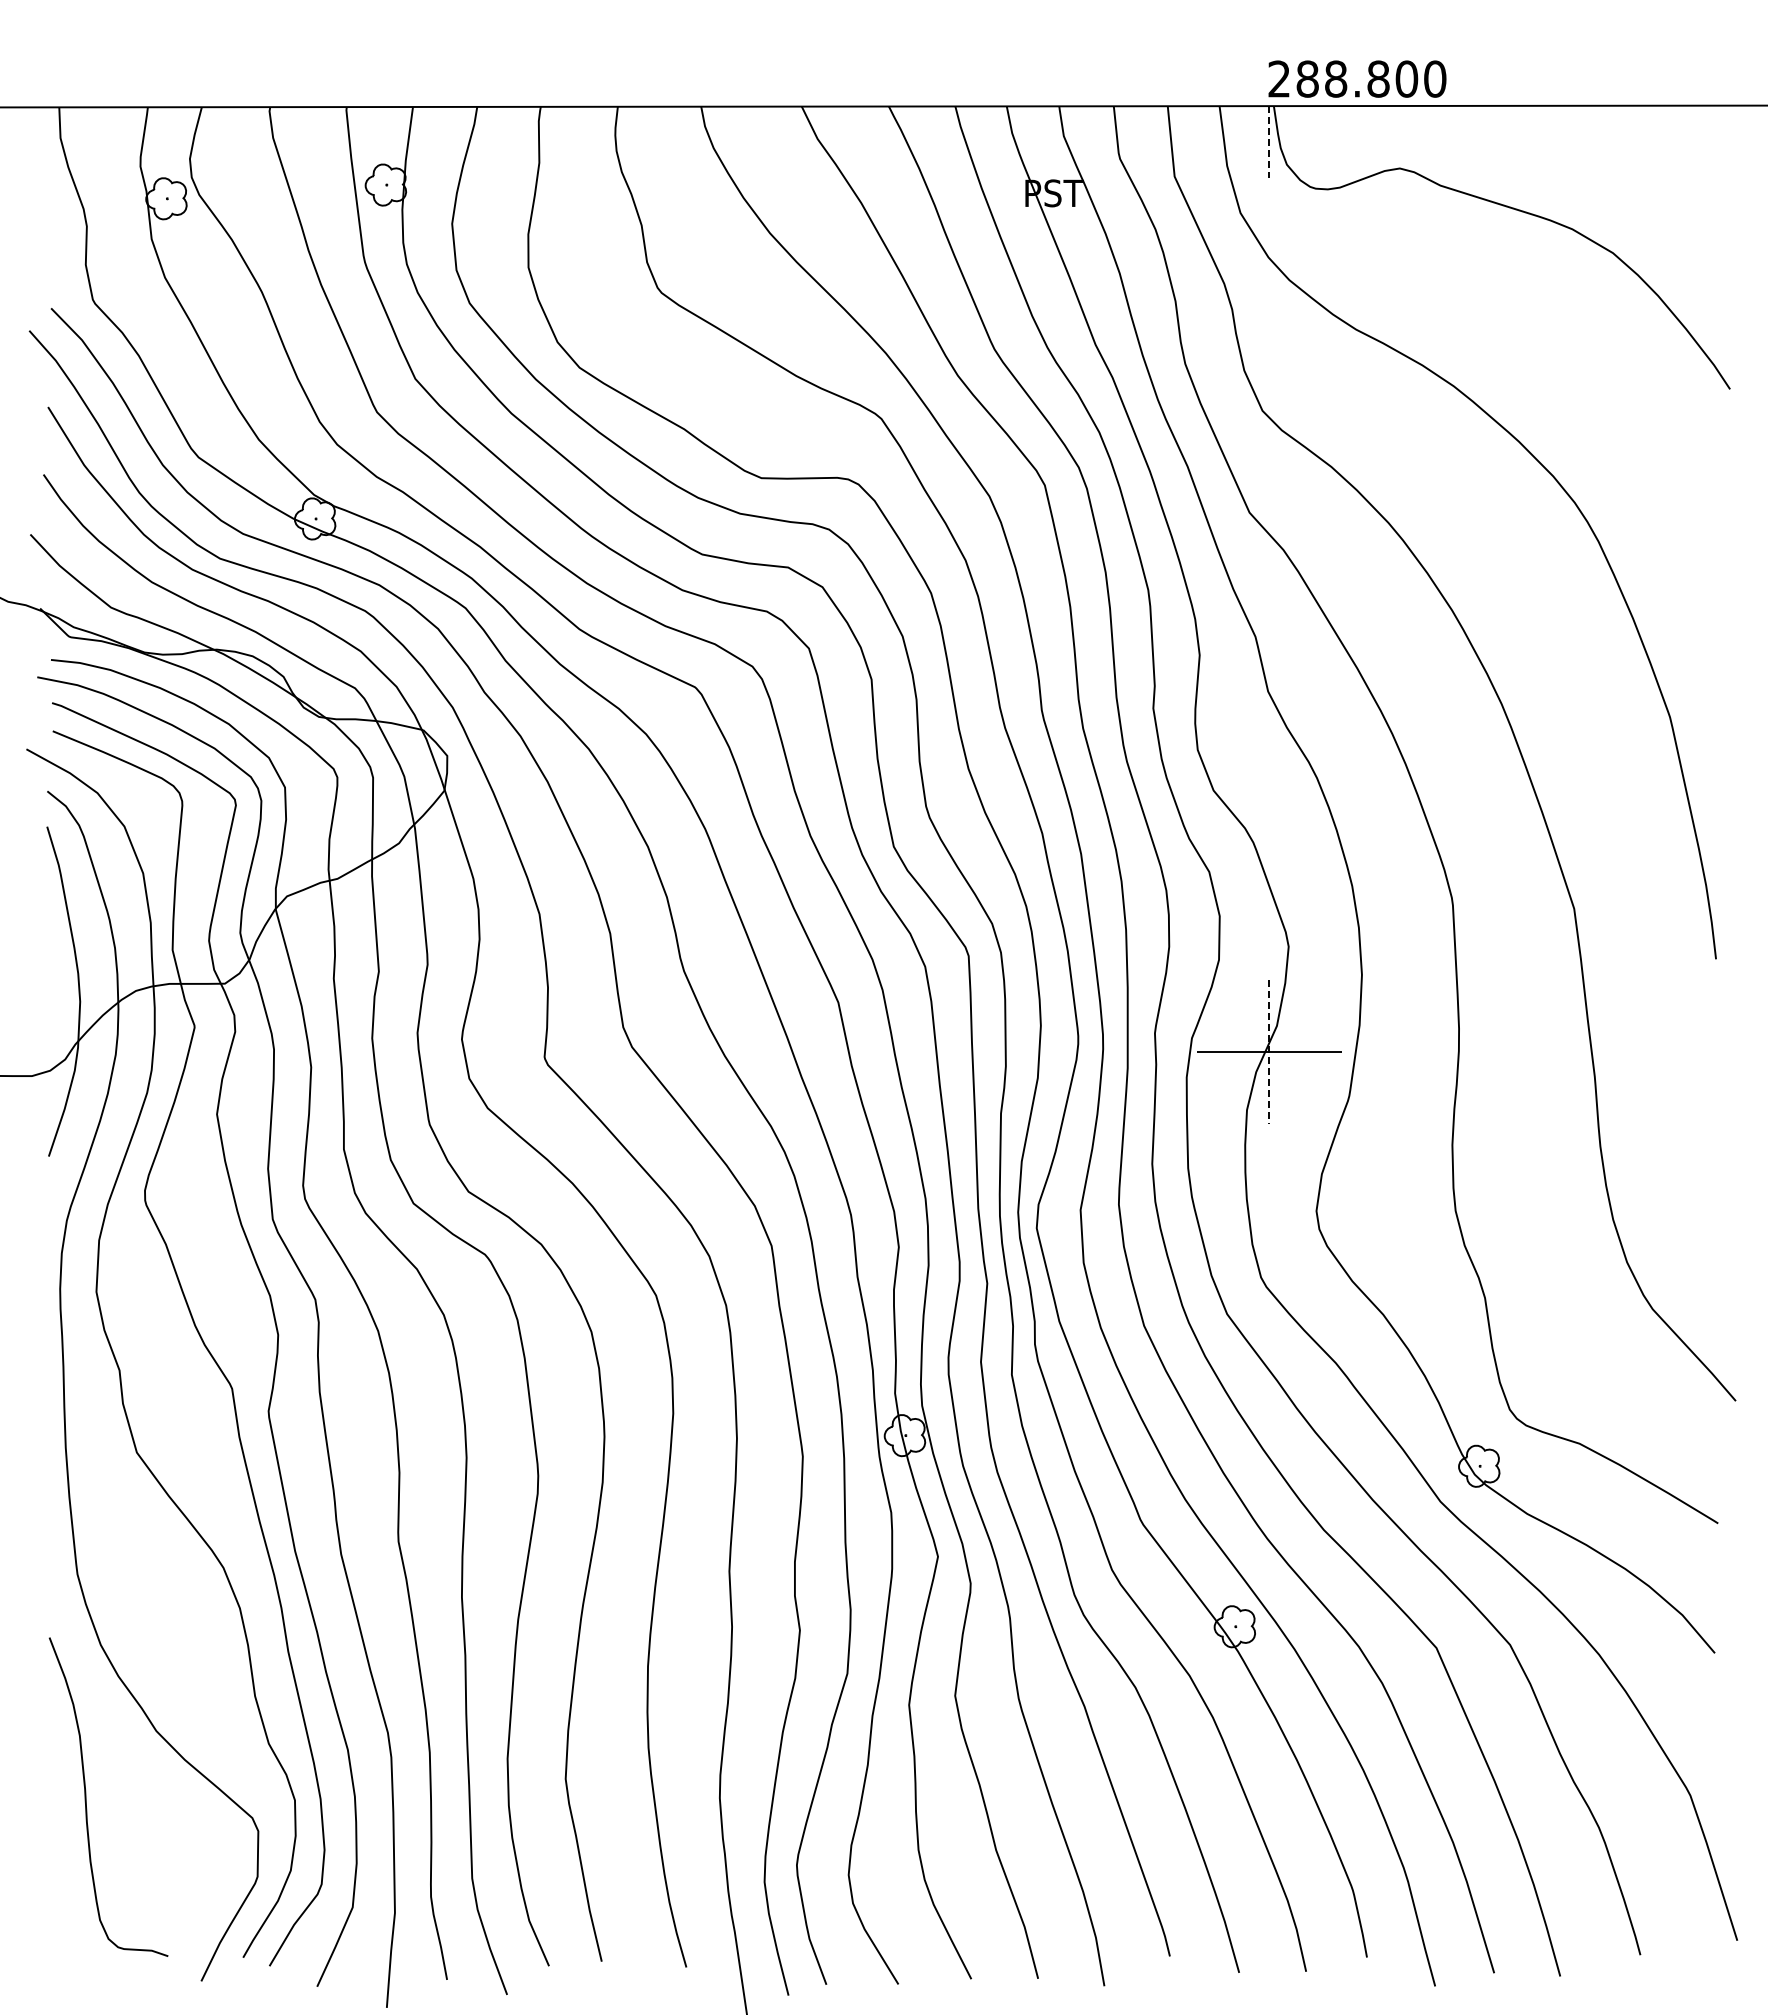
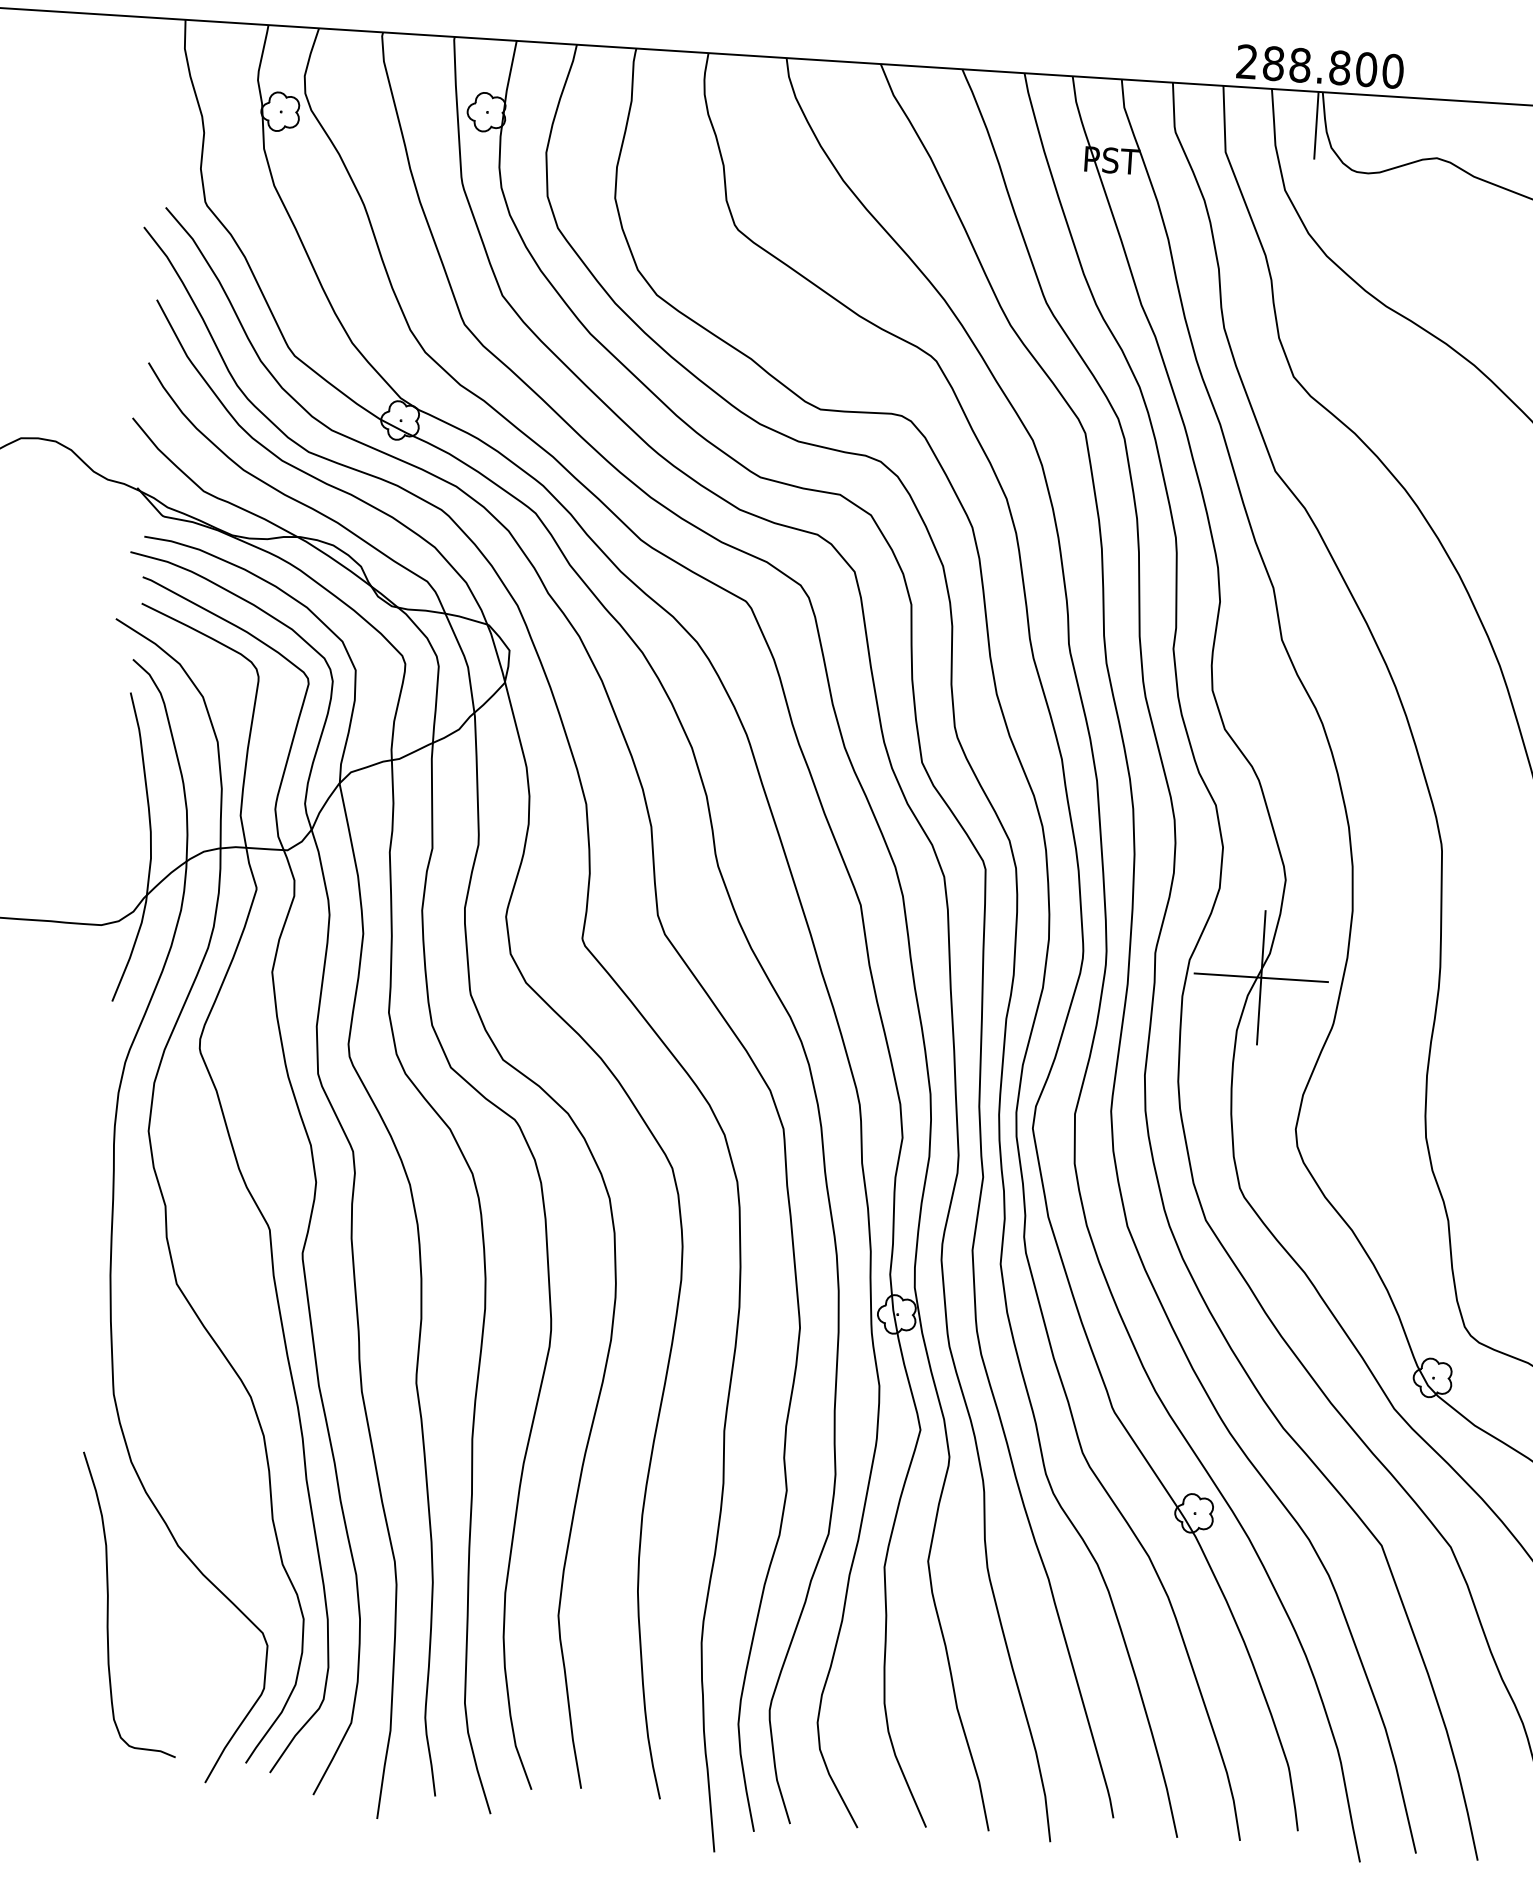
text: (1357, 78) -> (1320, 66), moved
line: (1269, 142) -> (1316, 125), dashed -> solid
line: (1269, 1052) -> (1261, 977), dashed -> solid

